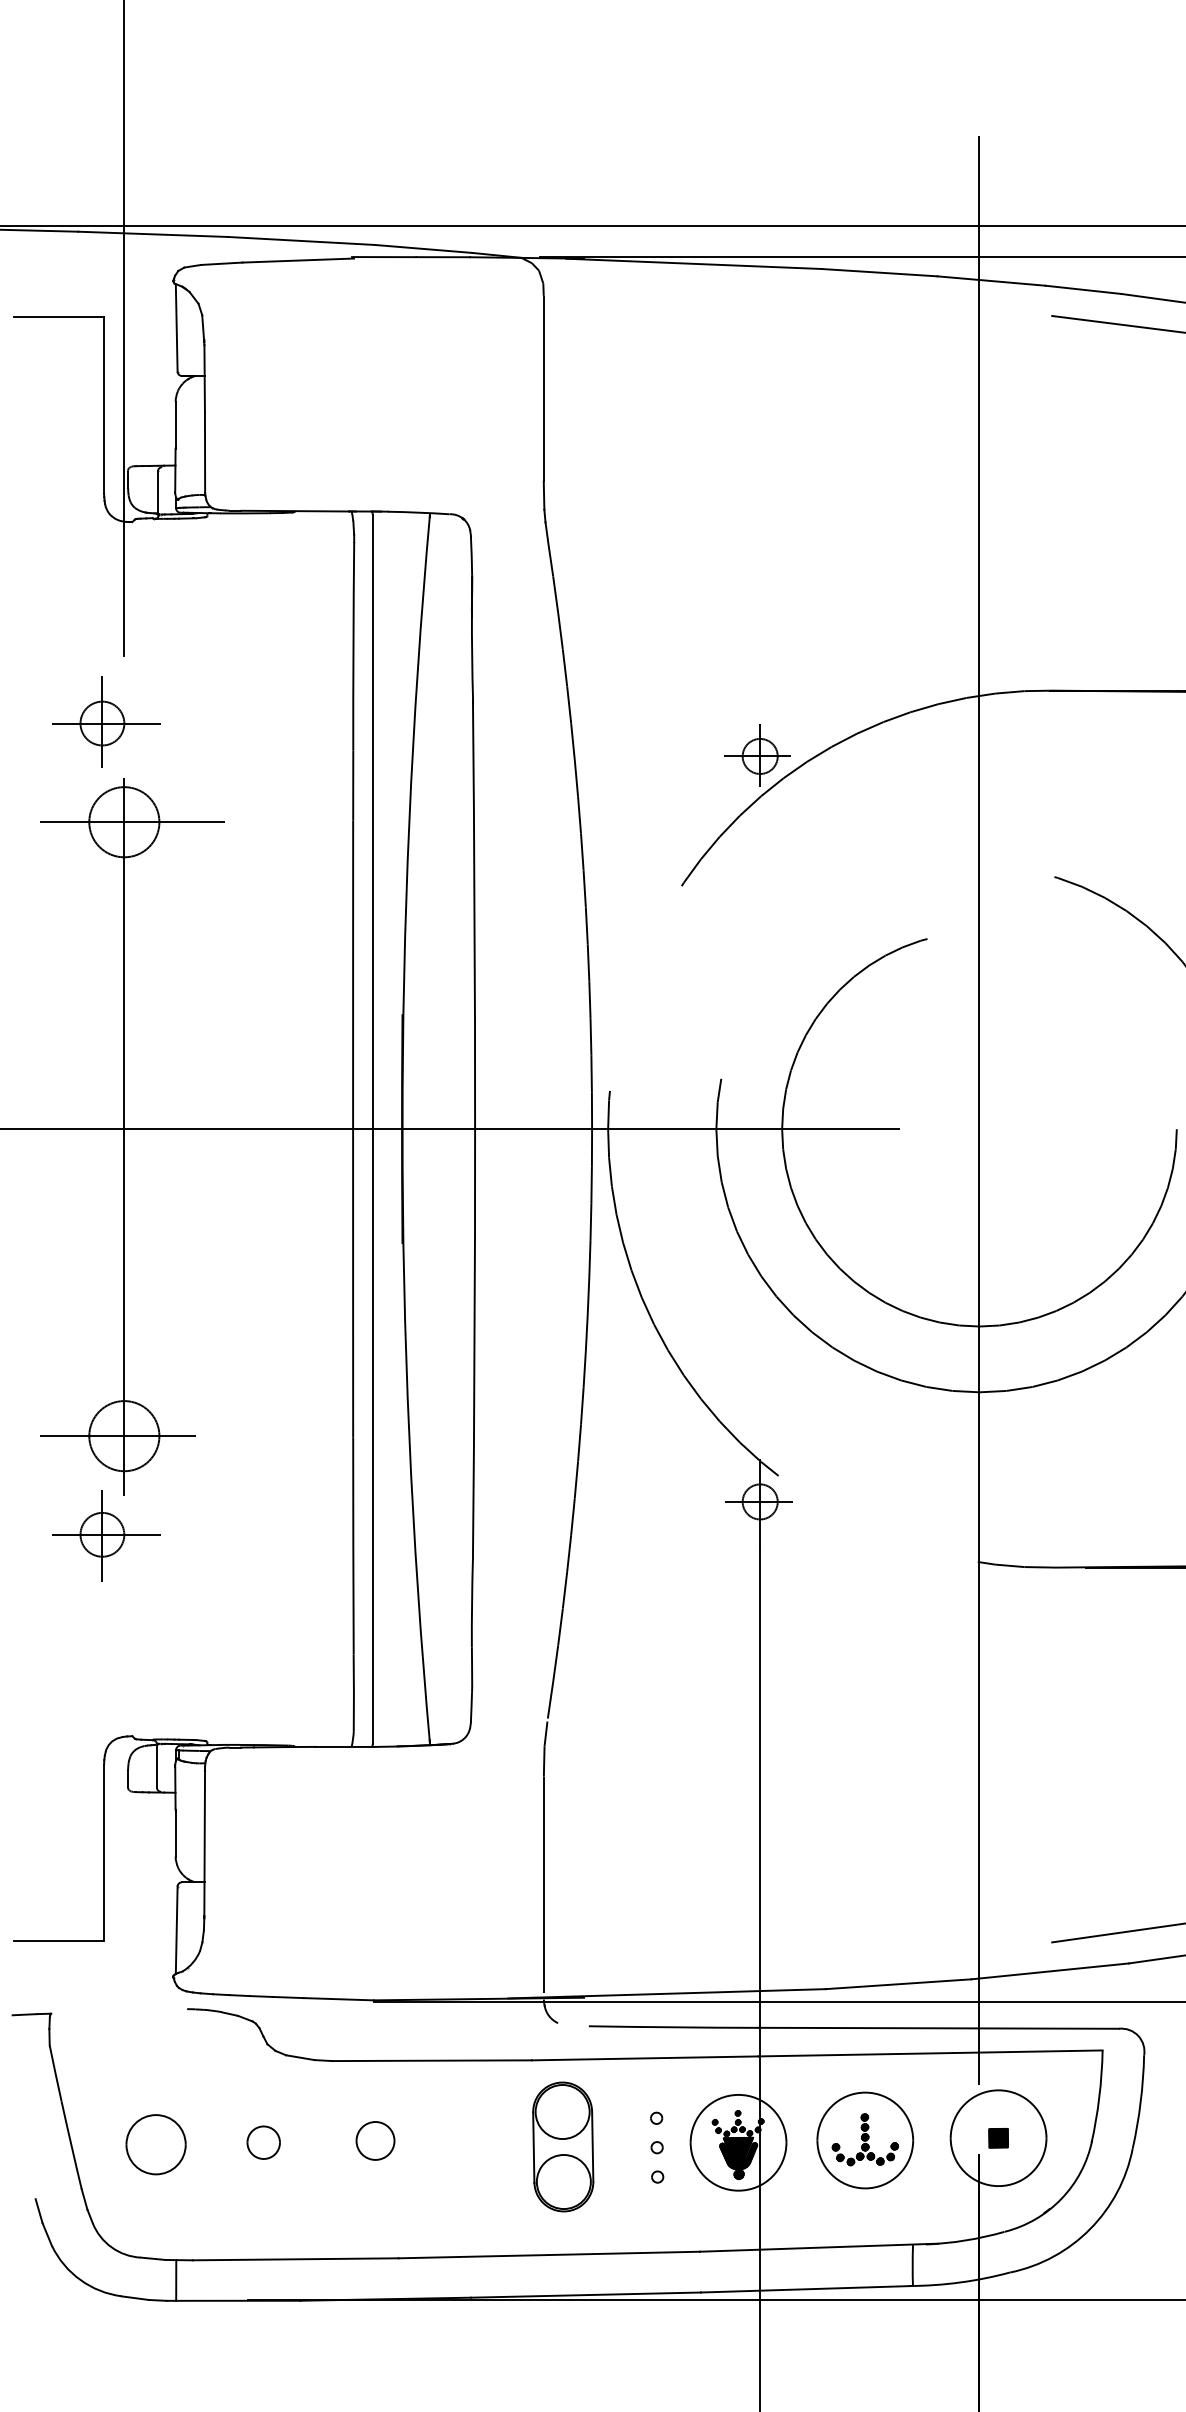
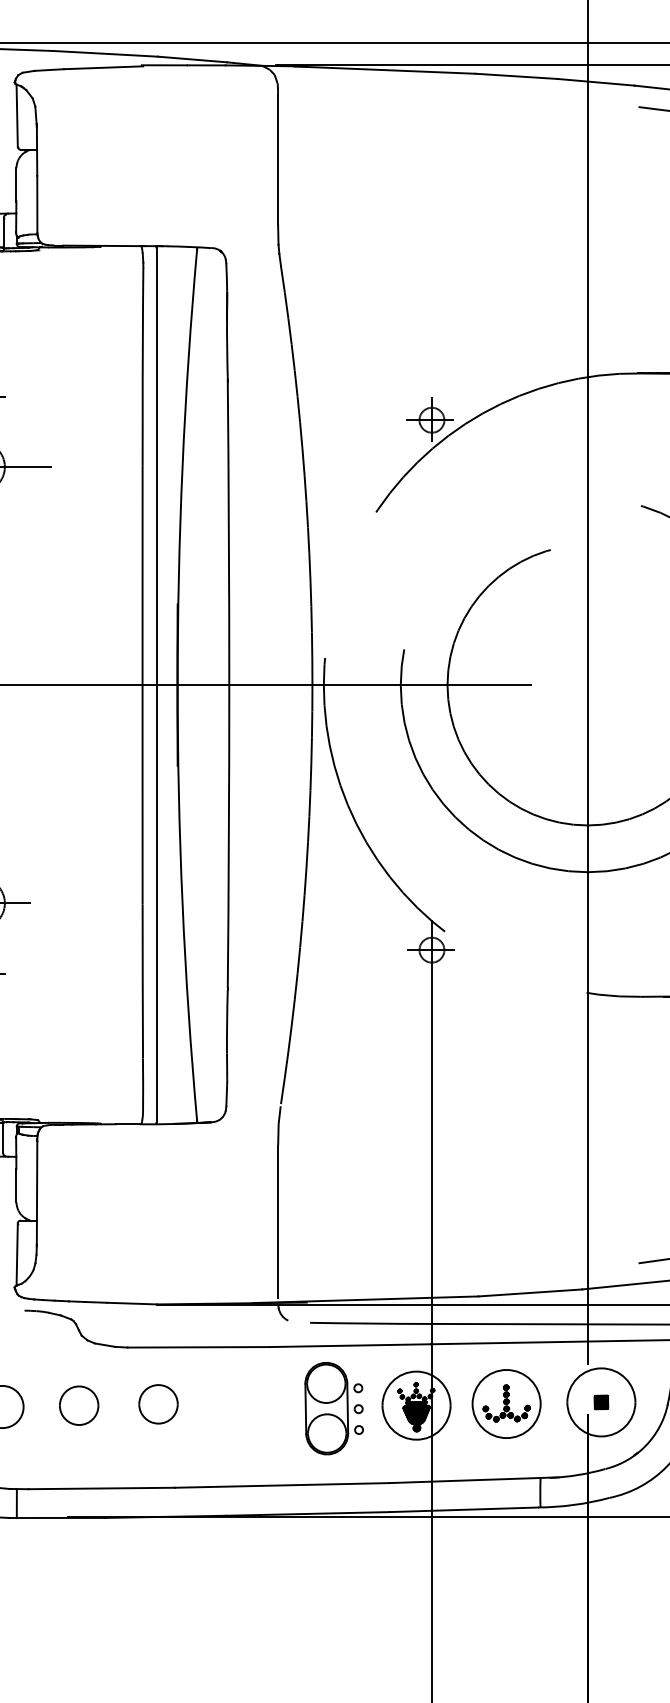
part: (375, 2140) -> (158, 1404), size x1.43
part: (263, 2142) -> (78, 1405), size x1.67
part: (563, 2146) -> (326, 1408), moved

